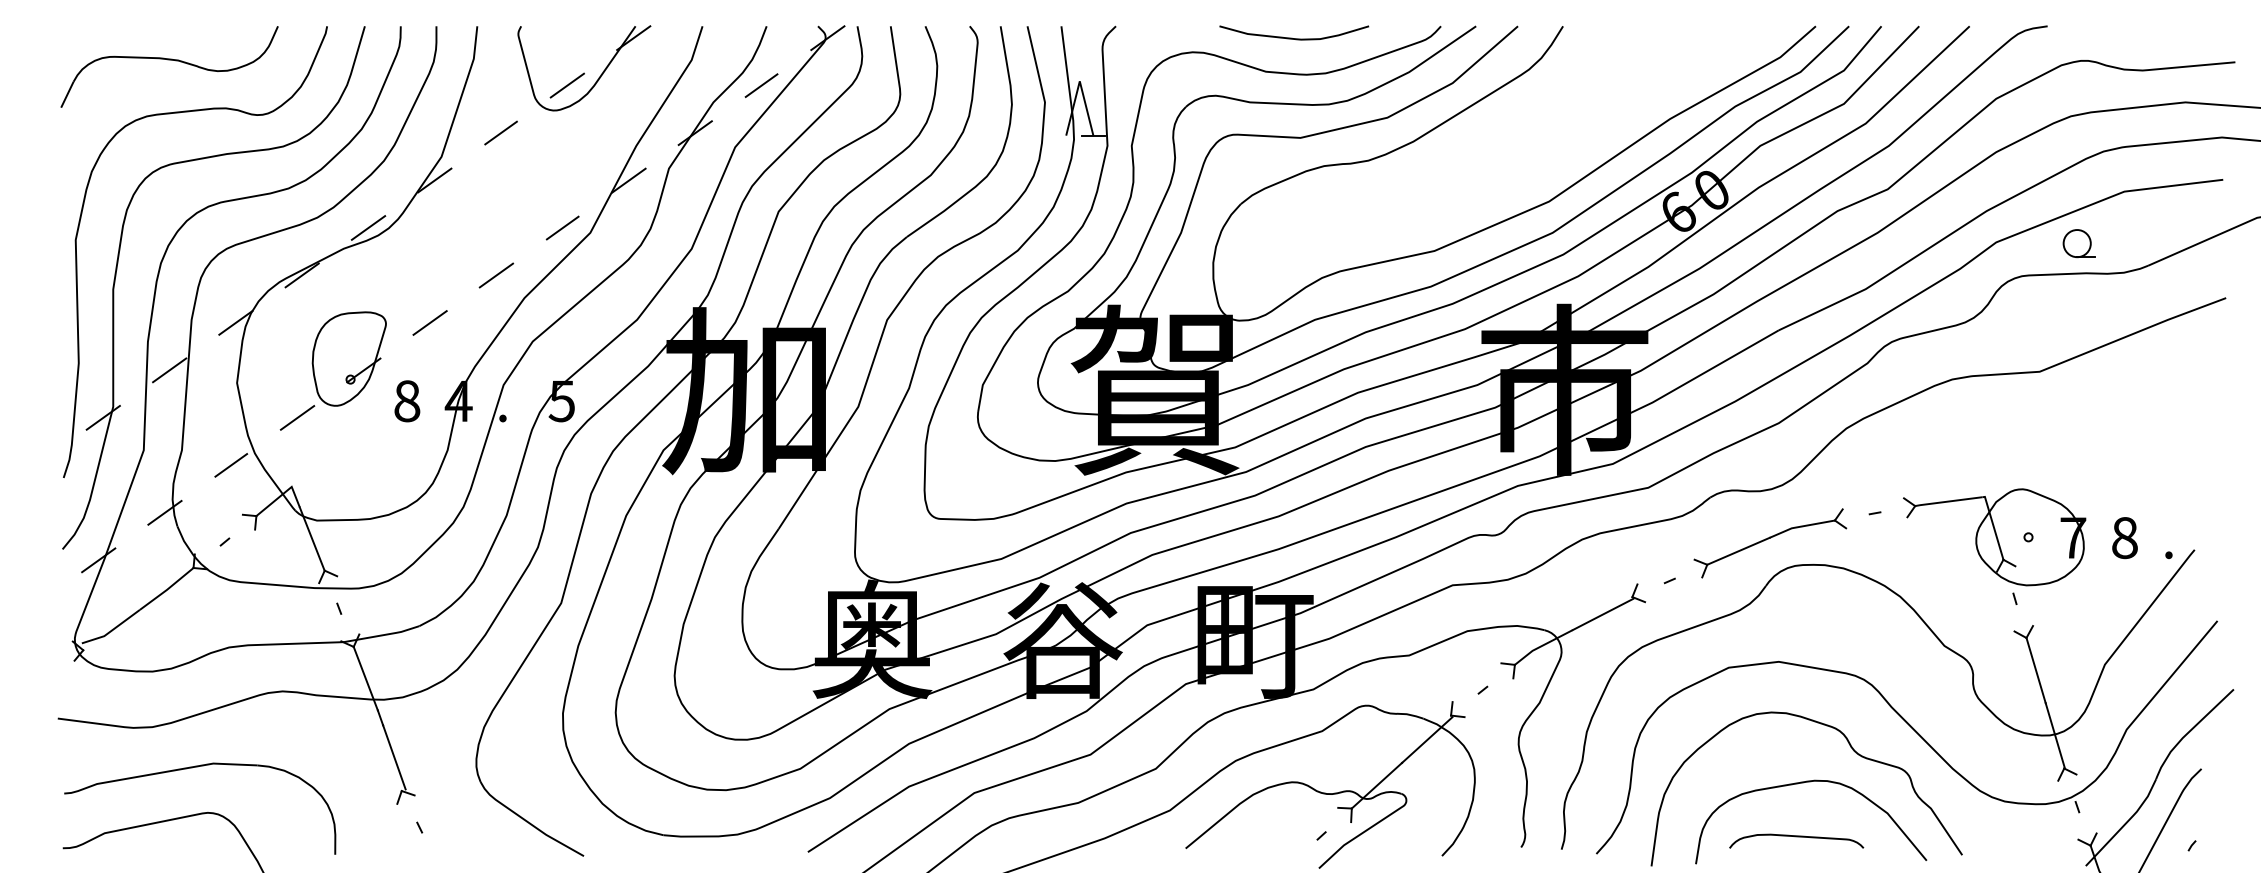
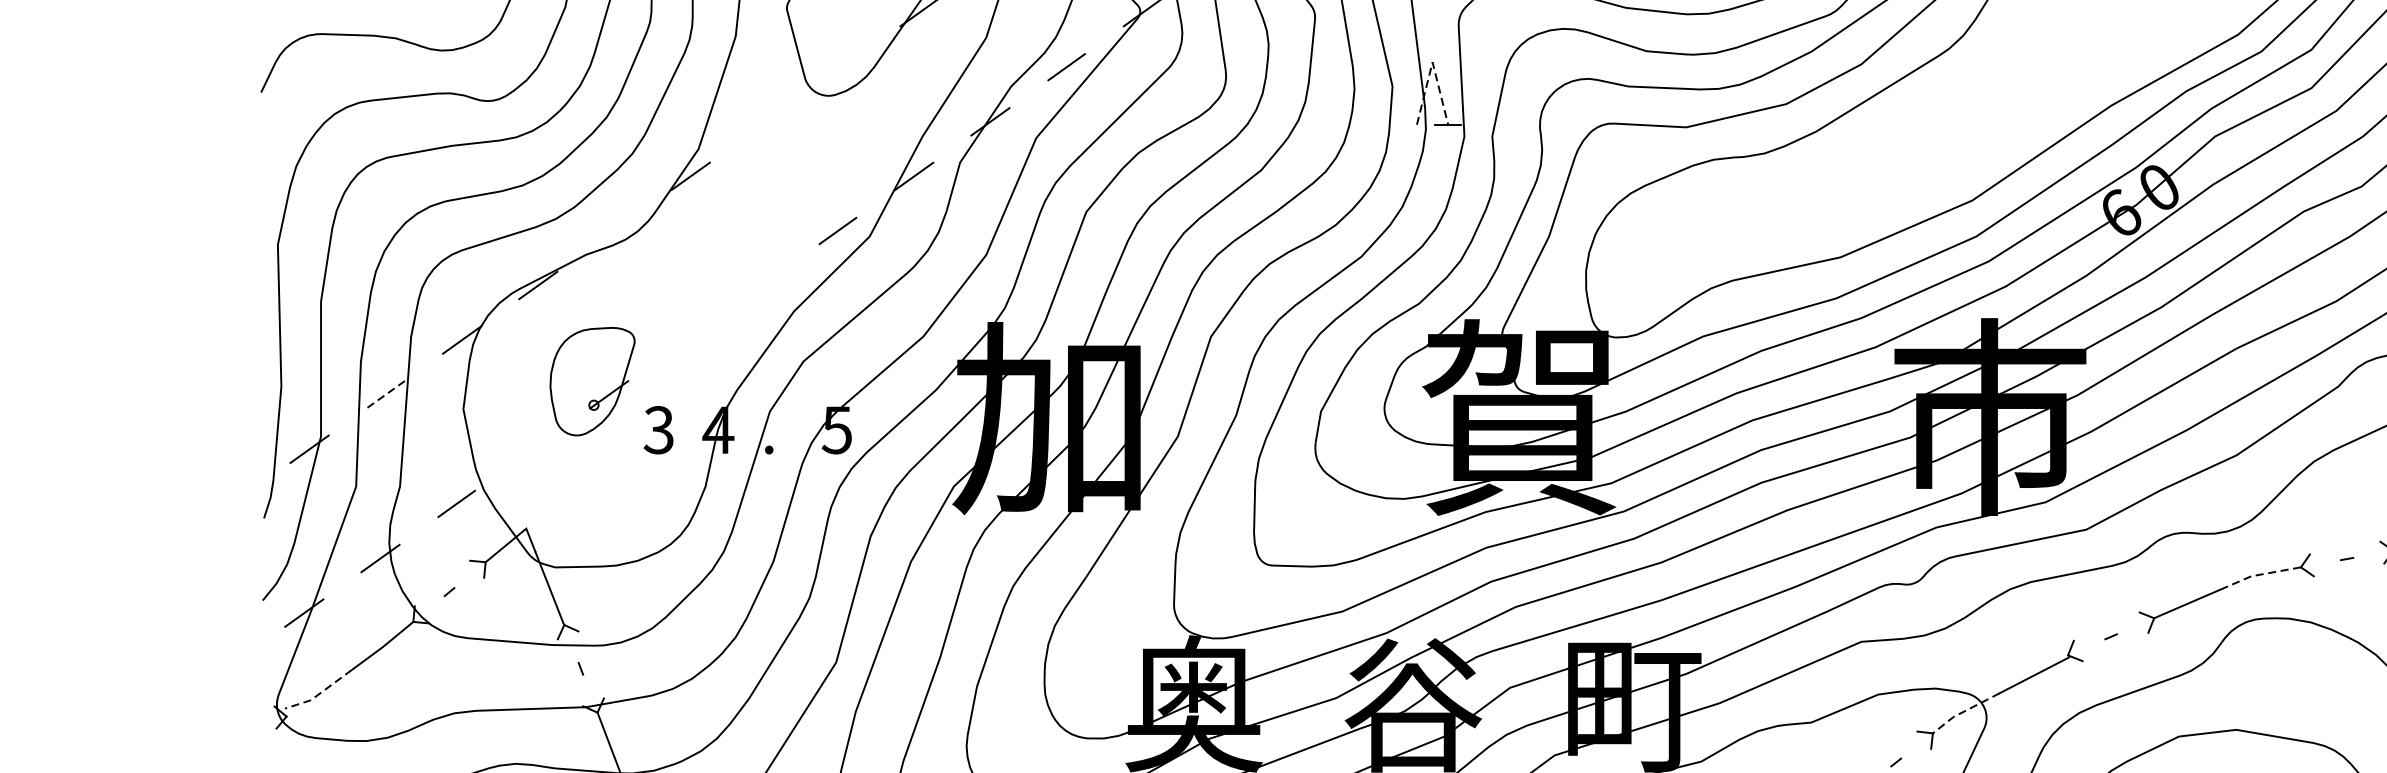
line: (1079, 81) -> (1432, 62), solid -> dashed
line: (566, 85) -> (842, 67), removed
line: (500, 132) -> (766, 121), removed
line: (368, 227) -> (614, 230), removed
line: (496, 275) -> (761, 285), removed
line: (429, 322) -> (684, 339), removed
line: (169, 370) -> (385, 394), solid -> dashed
text: (406, 401) -> (658, 430), 8 -> 3
line: (297, 417) -> (532, 448), removed
line: (1800, 526) -> (2261, 574), solid -> dashed
line: (112, 630) -> (320, 693), solid -> dashed
line: (1542, 645) -> (1964, 711), solid -> dashed

